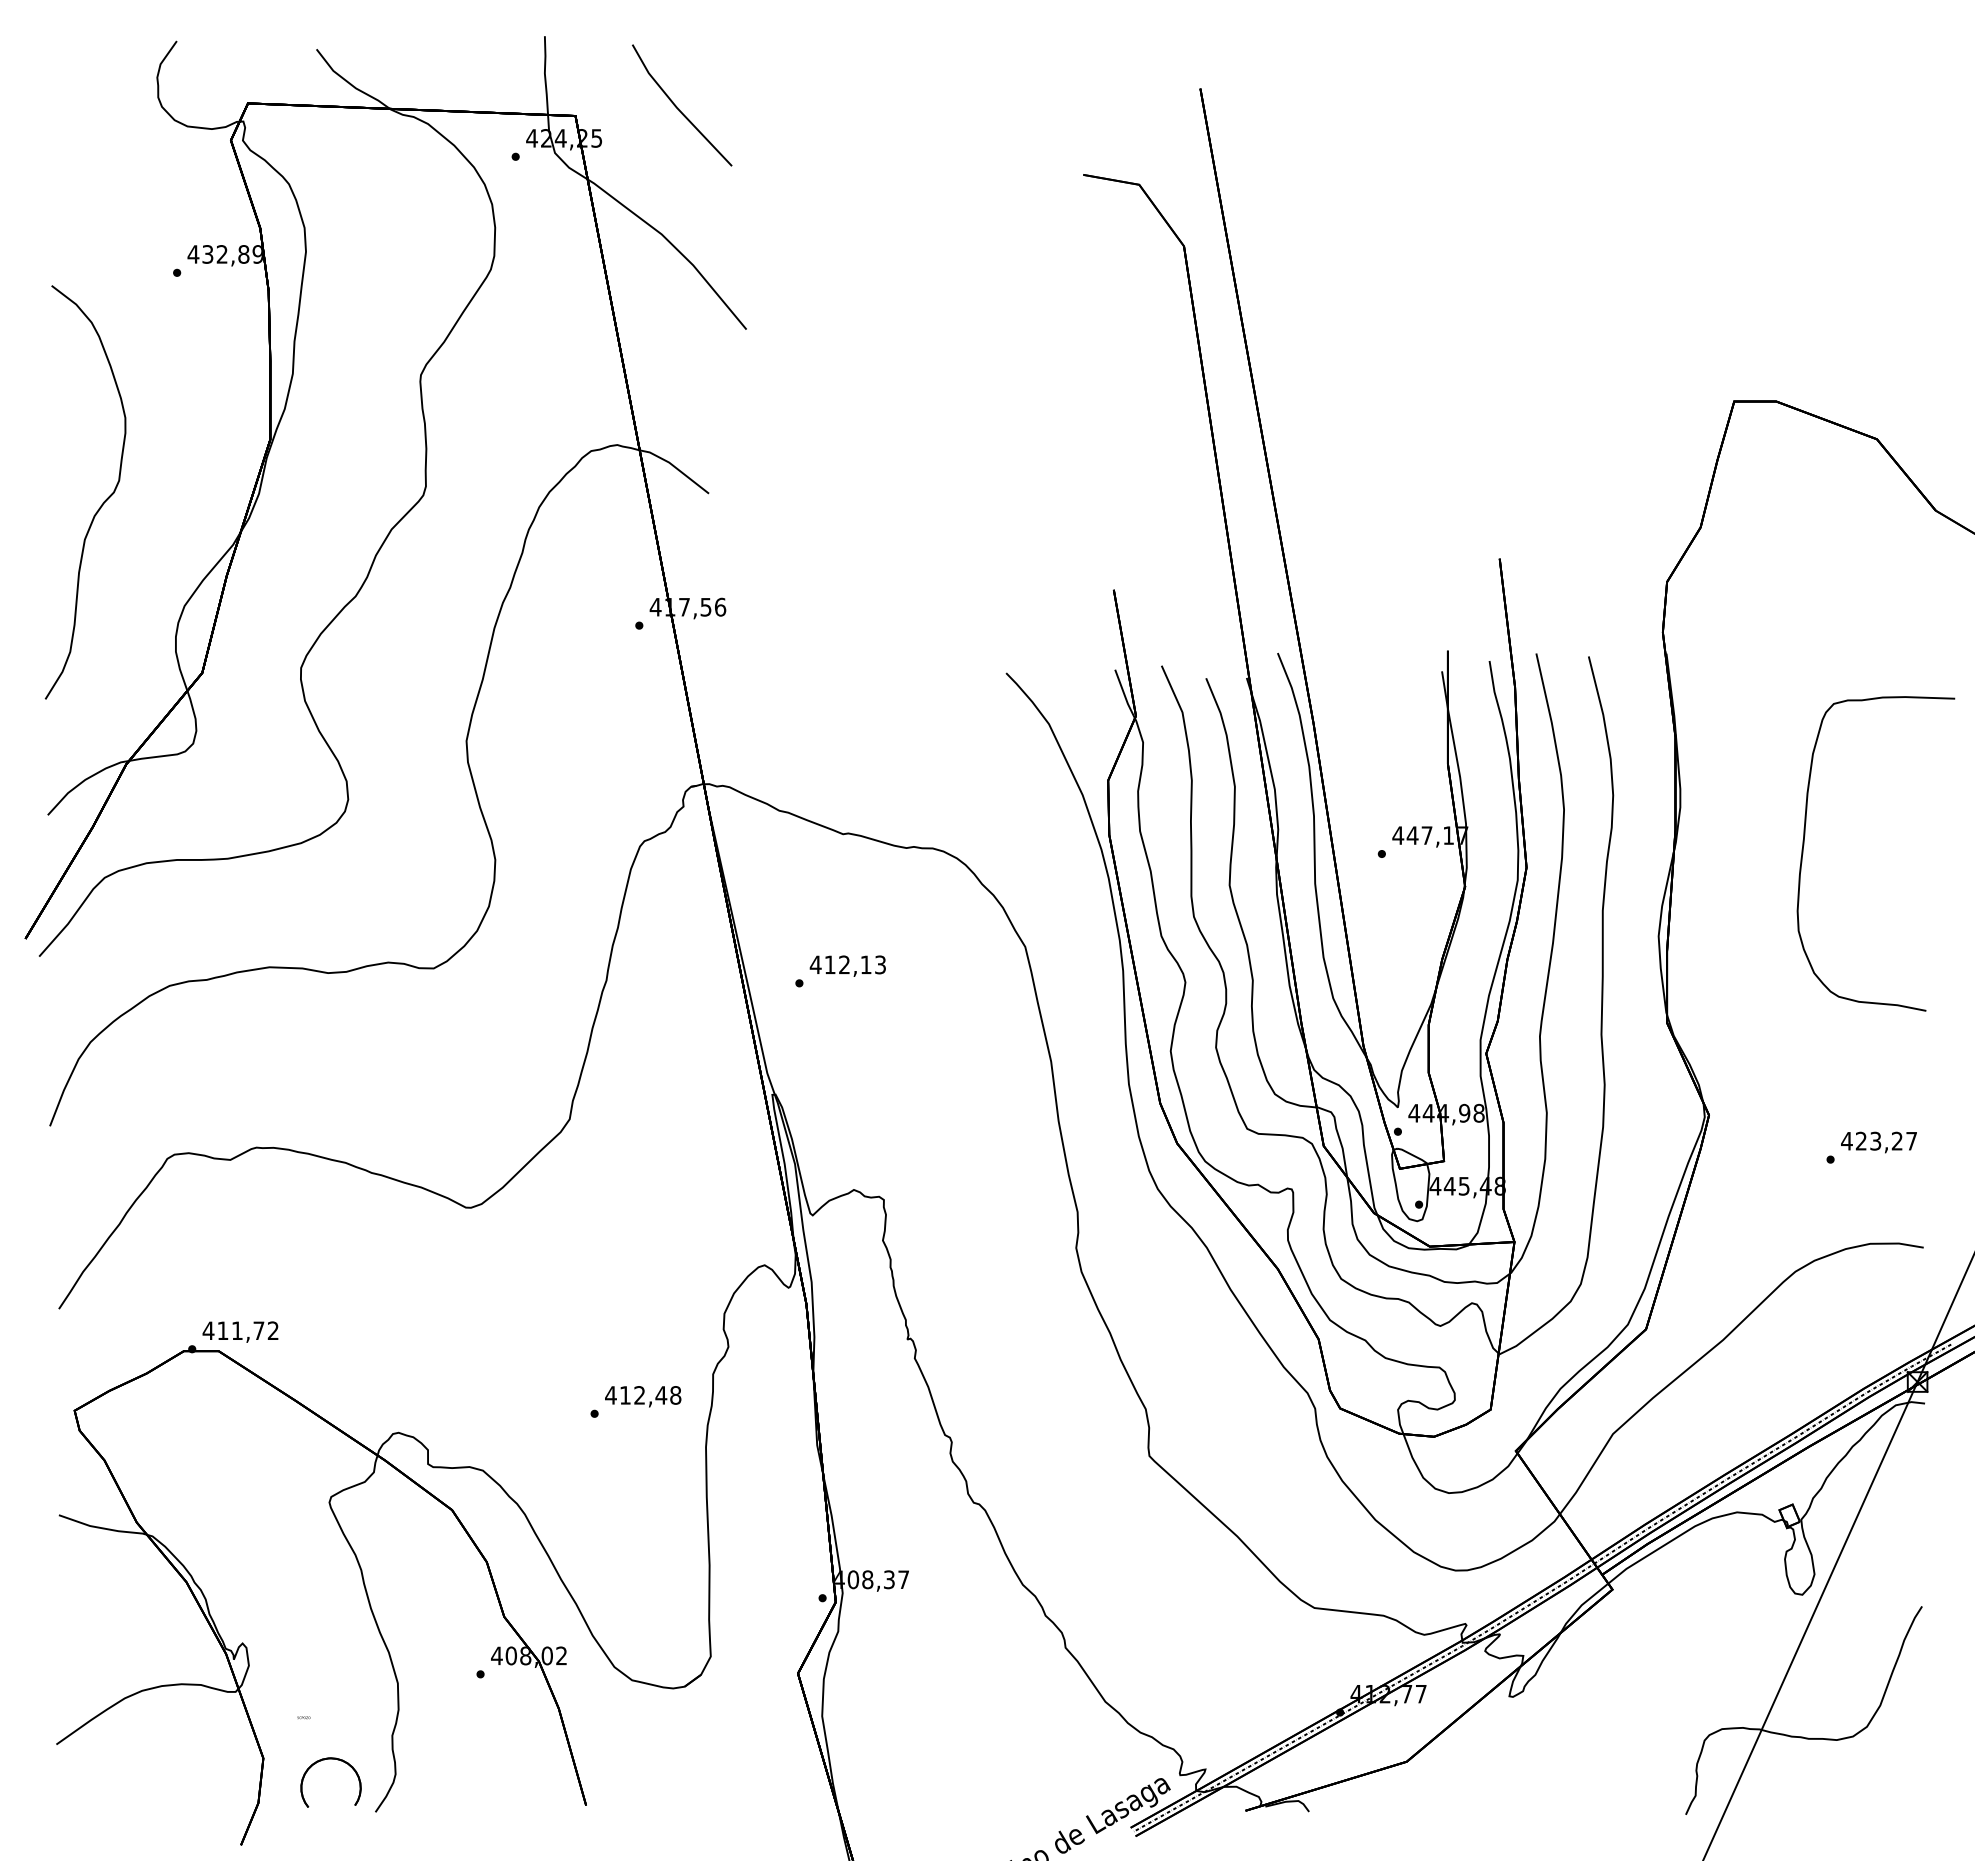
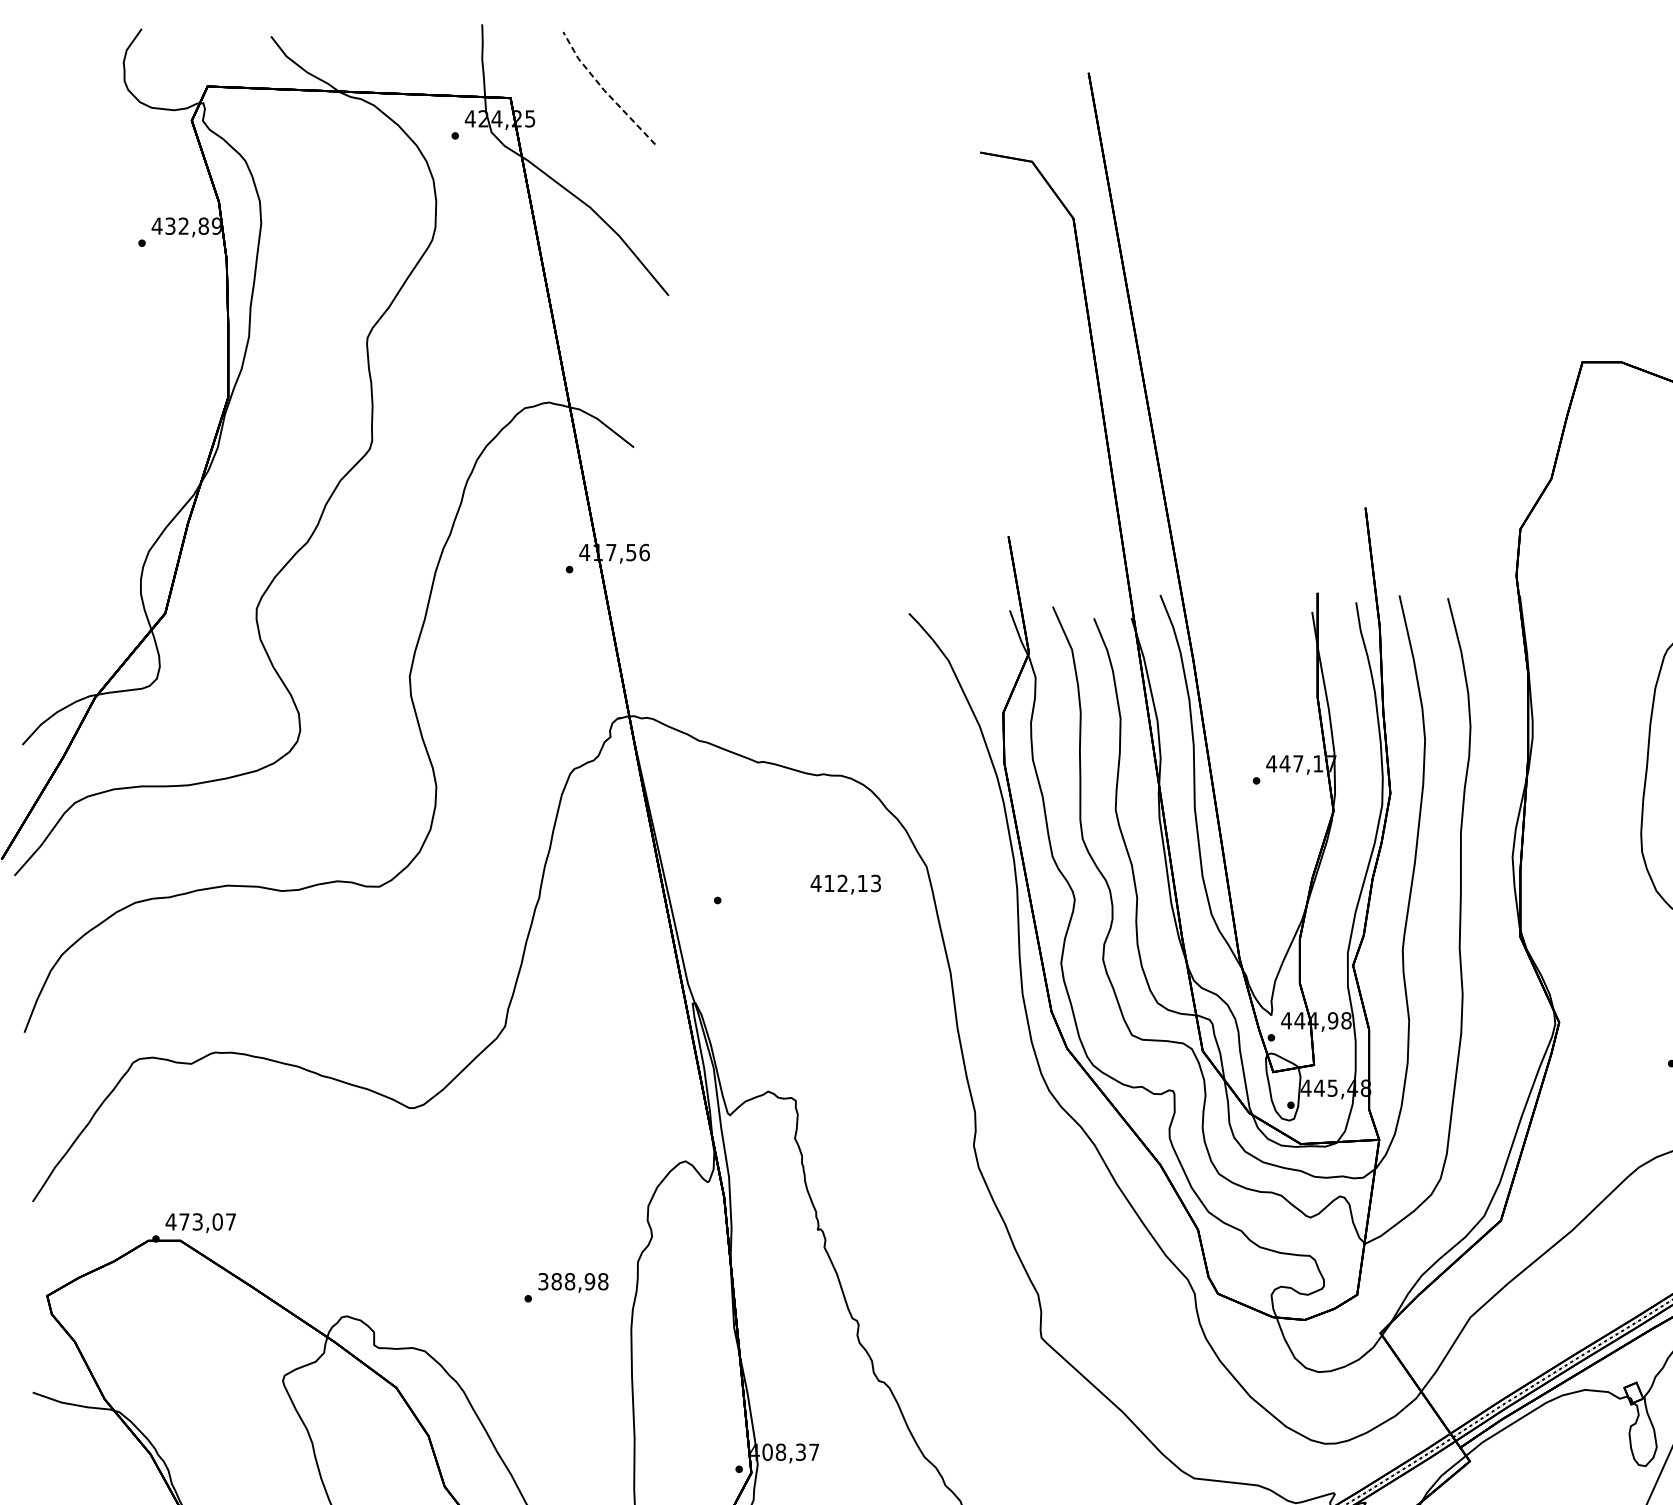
line: (676, 107) -> (604, 90), solid -> dashed
curve: (100, 505) -> (71, 458), removed
text: (847, 965) -> (845, 884), moved
text: (247, 1330) -> (207, 1221), 411,72 -> 473,07
text: (636, 1395) -> (566, 1281), 412,48 -> 388,98

